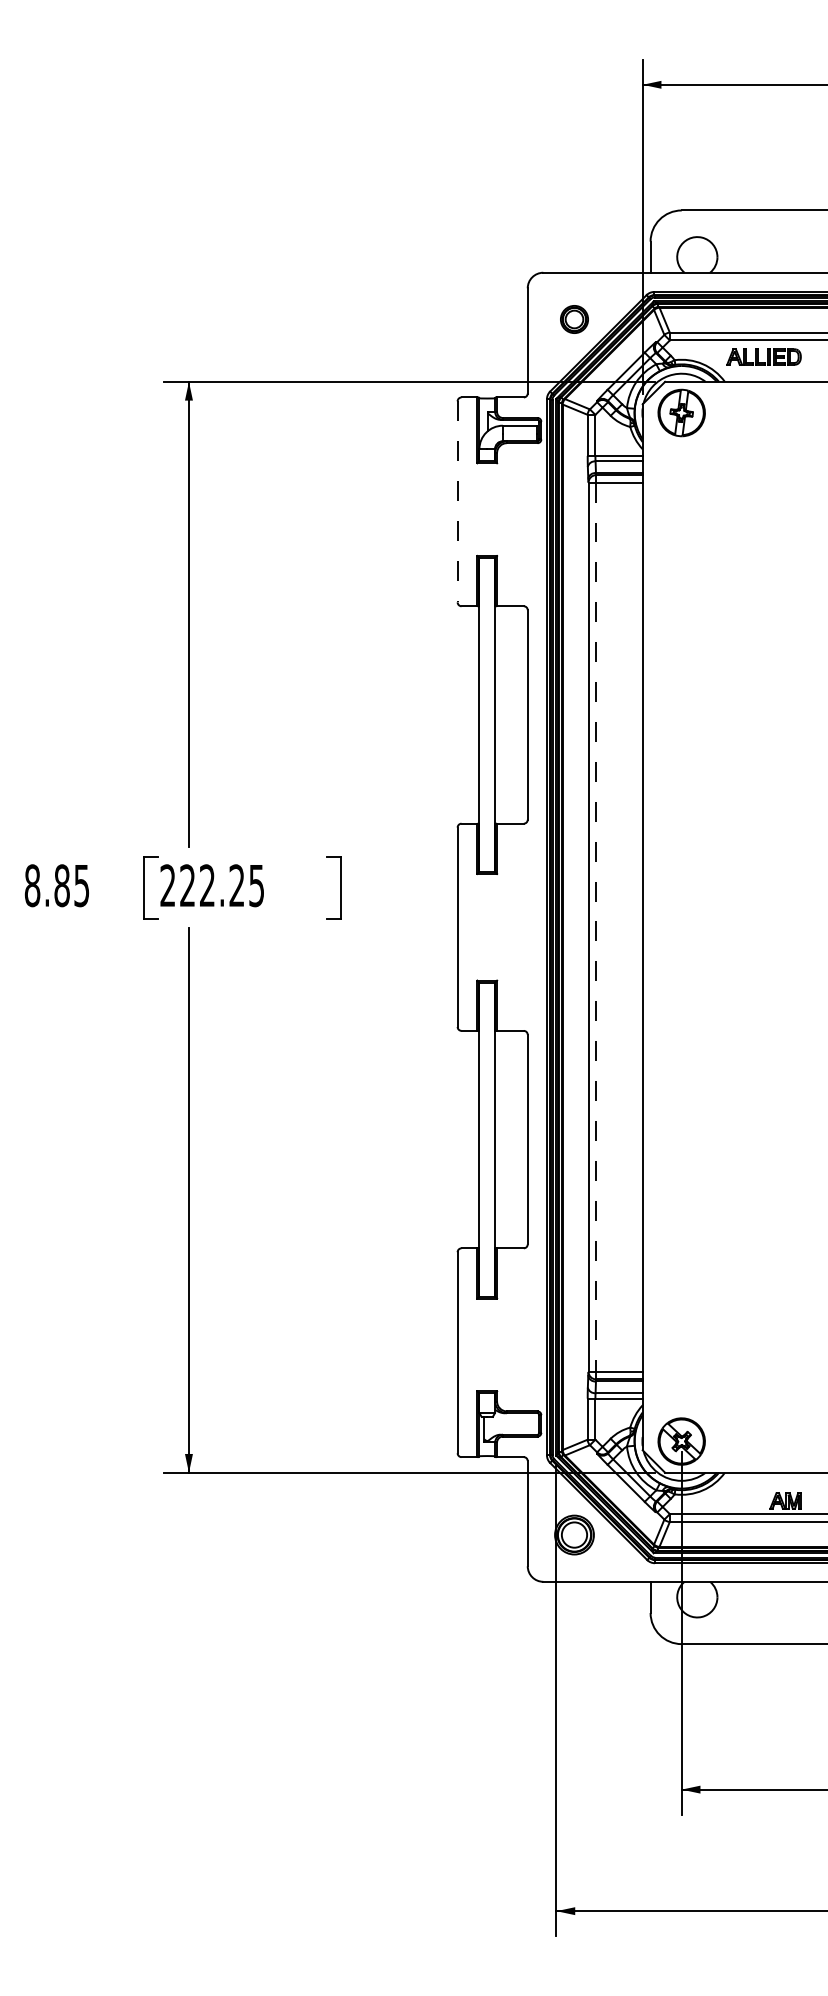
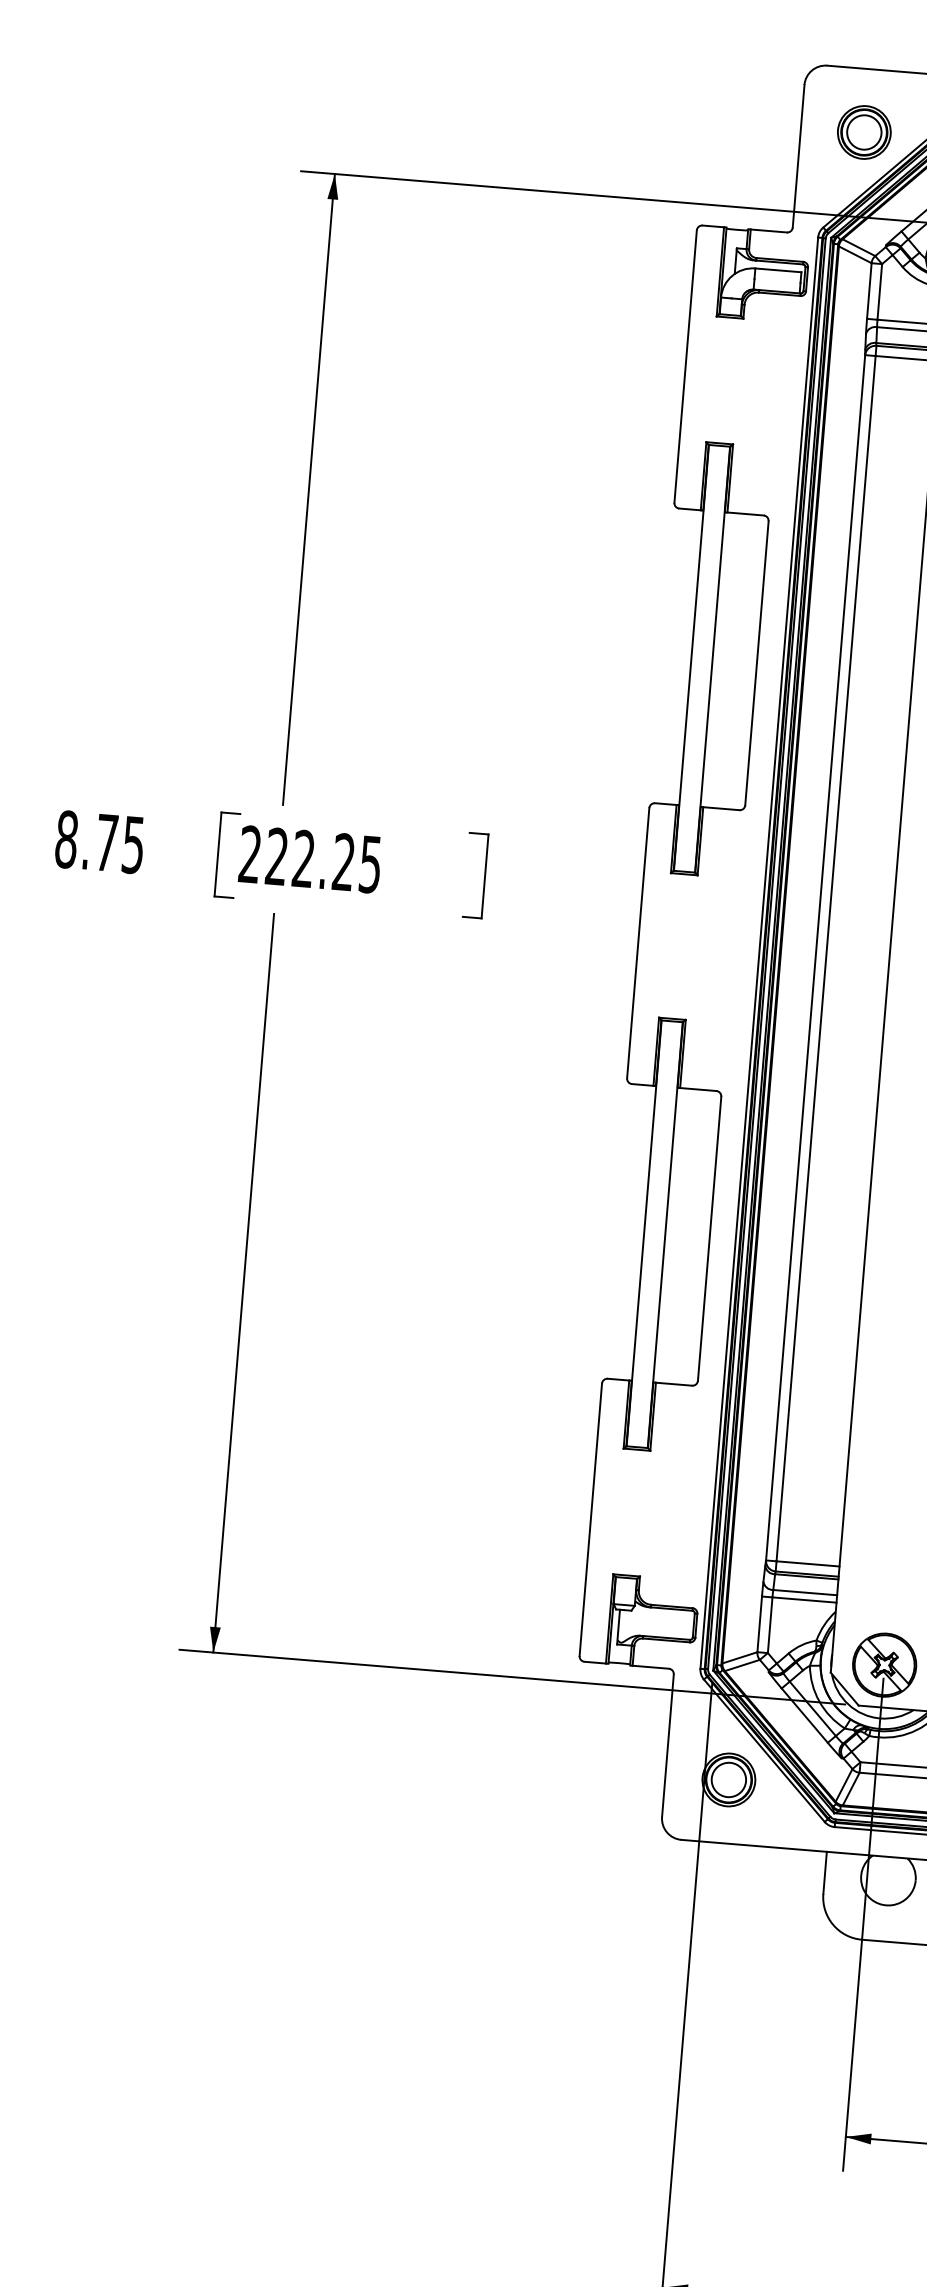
part: (574, 319) -> (864, 132), size x1.43
line: (457, 501) -> (685, 366), dashed -> solid
text: (61, 885) -> (106, 842), 8.85 -> 8.75
line: (596, 927) -> (826, 958), dashed -> solid

